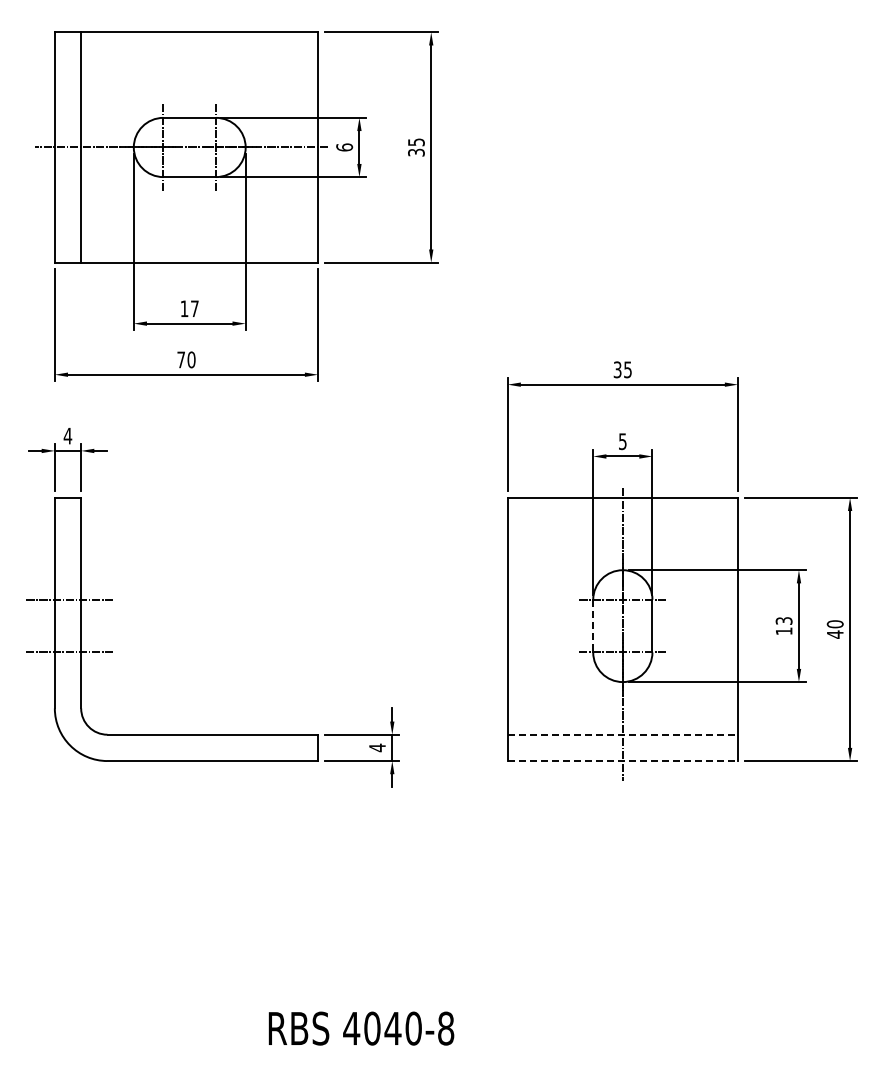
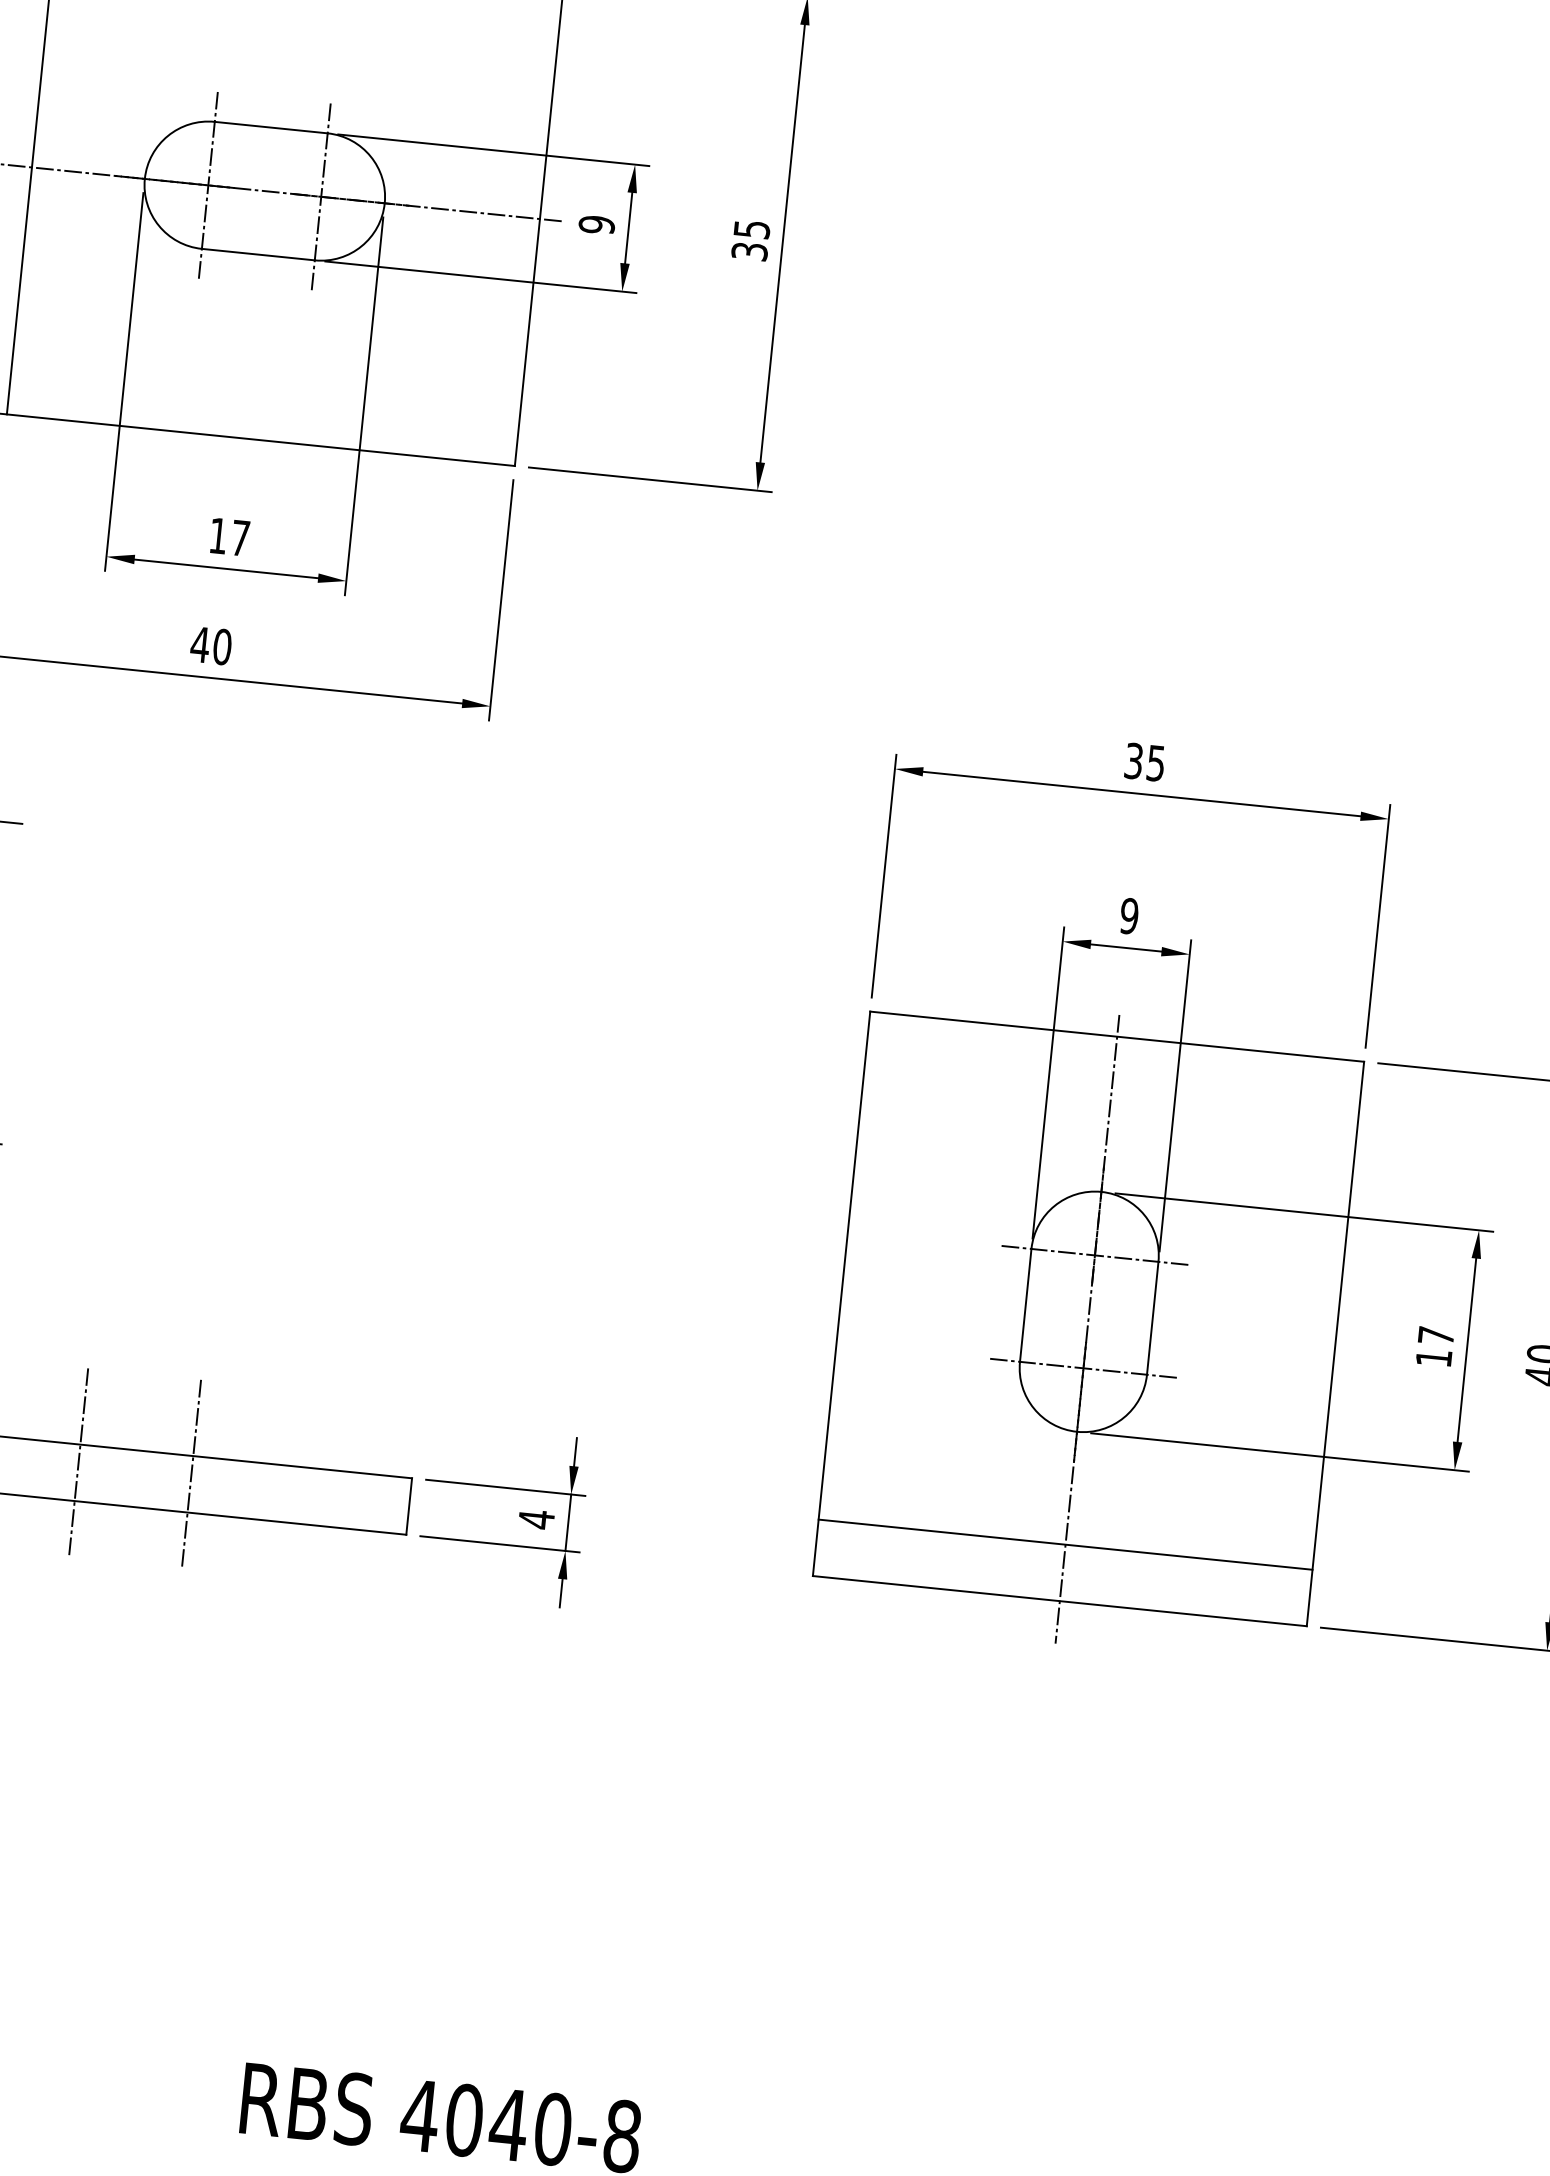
text: (344, 147) -> (596, 224), 6 -> 9
text: (181, 359) -> (200, 643), 70 -> 40
text: (622, 441) -> (1128, 915), 5 -> 9
text: (783, 620) -> (1434, 1334), 13 -> 17
line: (593, 626) -> (1026, 1306), dashed -> solid
line: (623, 734) -> (1067, 1544), dashed -> solid
line: (163, 742) -> (78, 1461), added
line: (216, 742) -> (192, 1472), added
line: (623, 761) -> (1061, 1602), dashed -> solid

